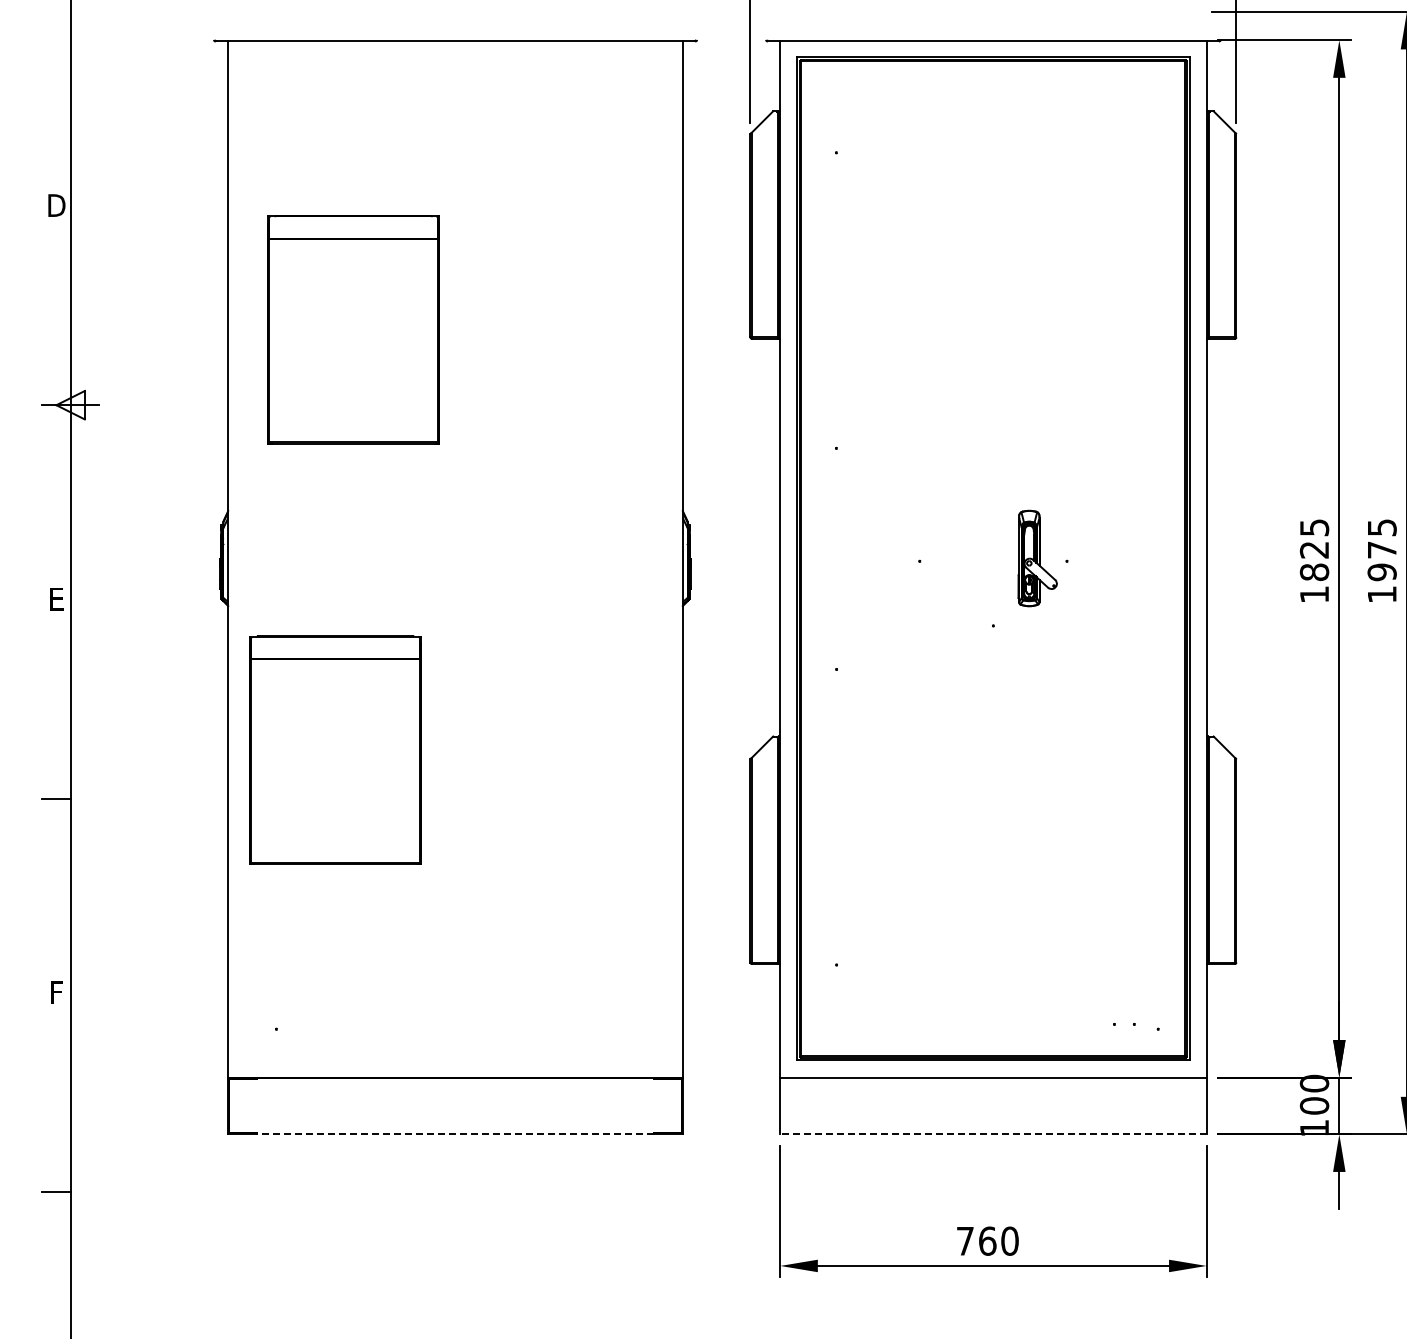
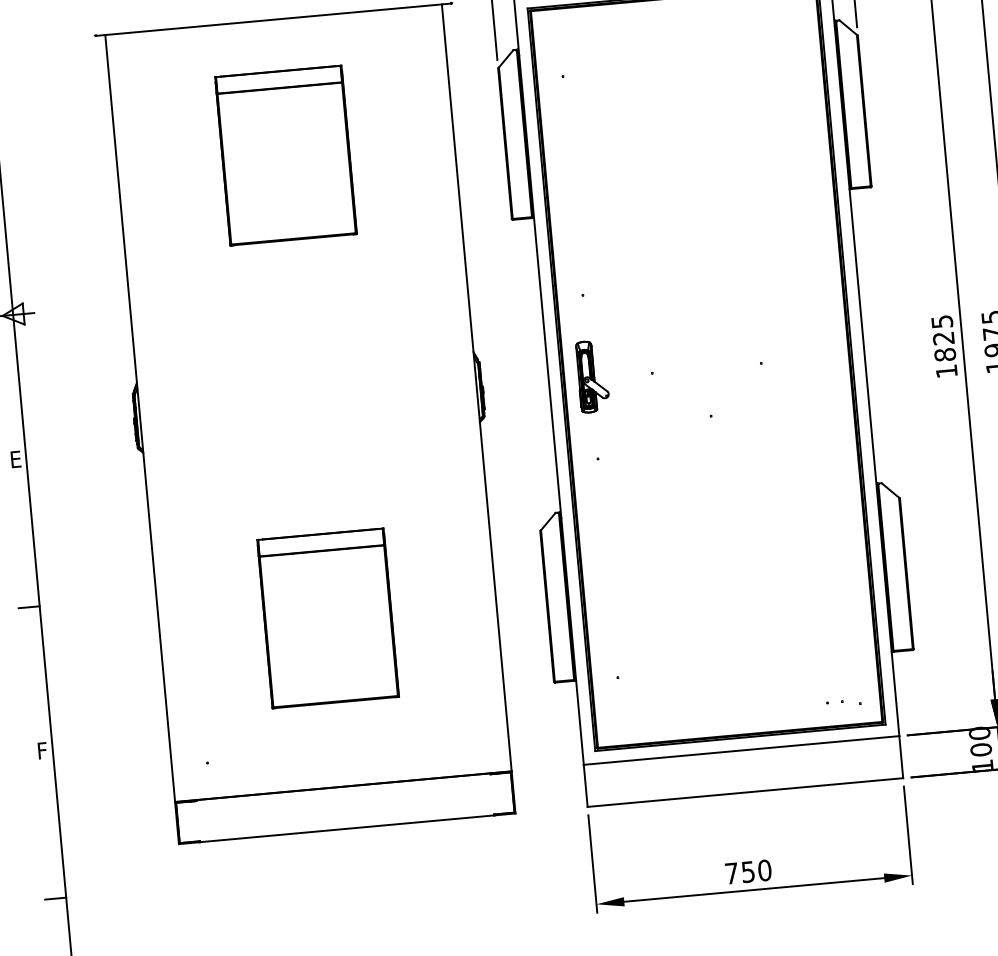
part: (353, 329) -> (285, 155), moved
part: (1037, 558) -> (592, 376), moved
part: (335, 749) -> (328, 617), moved
line: (455, 1134) -> (347, 828), dashed -> solid
line: (992, 1134) -> (744, 792), dashed -> solid
text: (987, 1240) -> (748, 871), 760 -> 750

